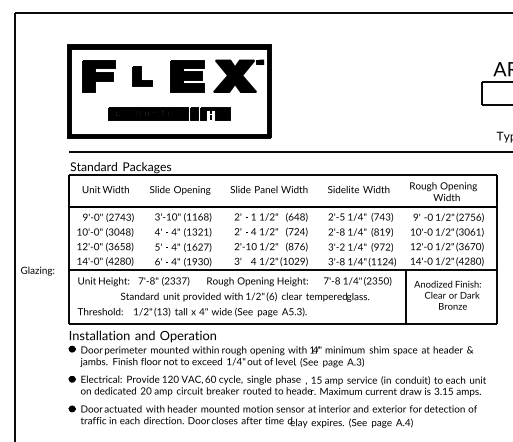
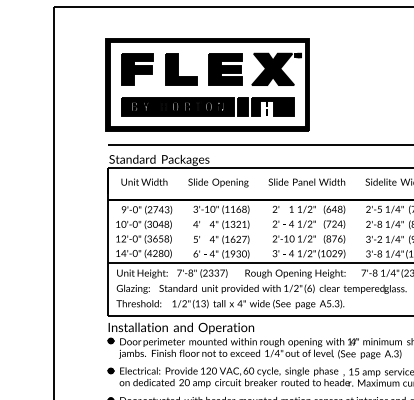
part: (142, 76) -> (180, 69), size x1.67
part: (169, 113) -> (207, 106), size x1.43
text: (37, 270) -> (133, 288), moved

